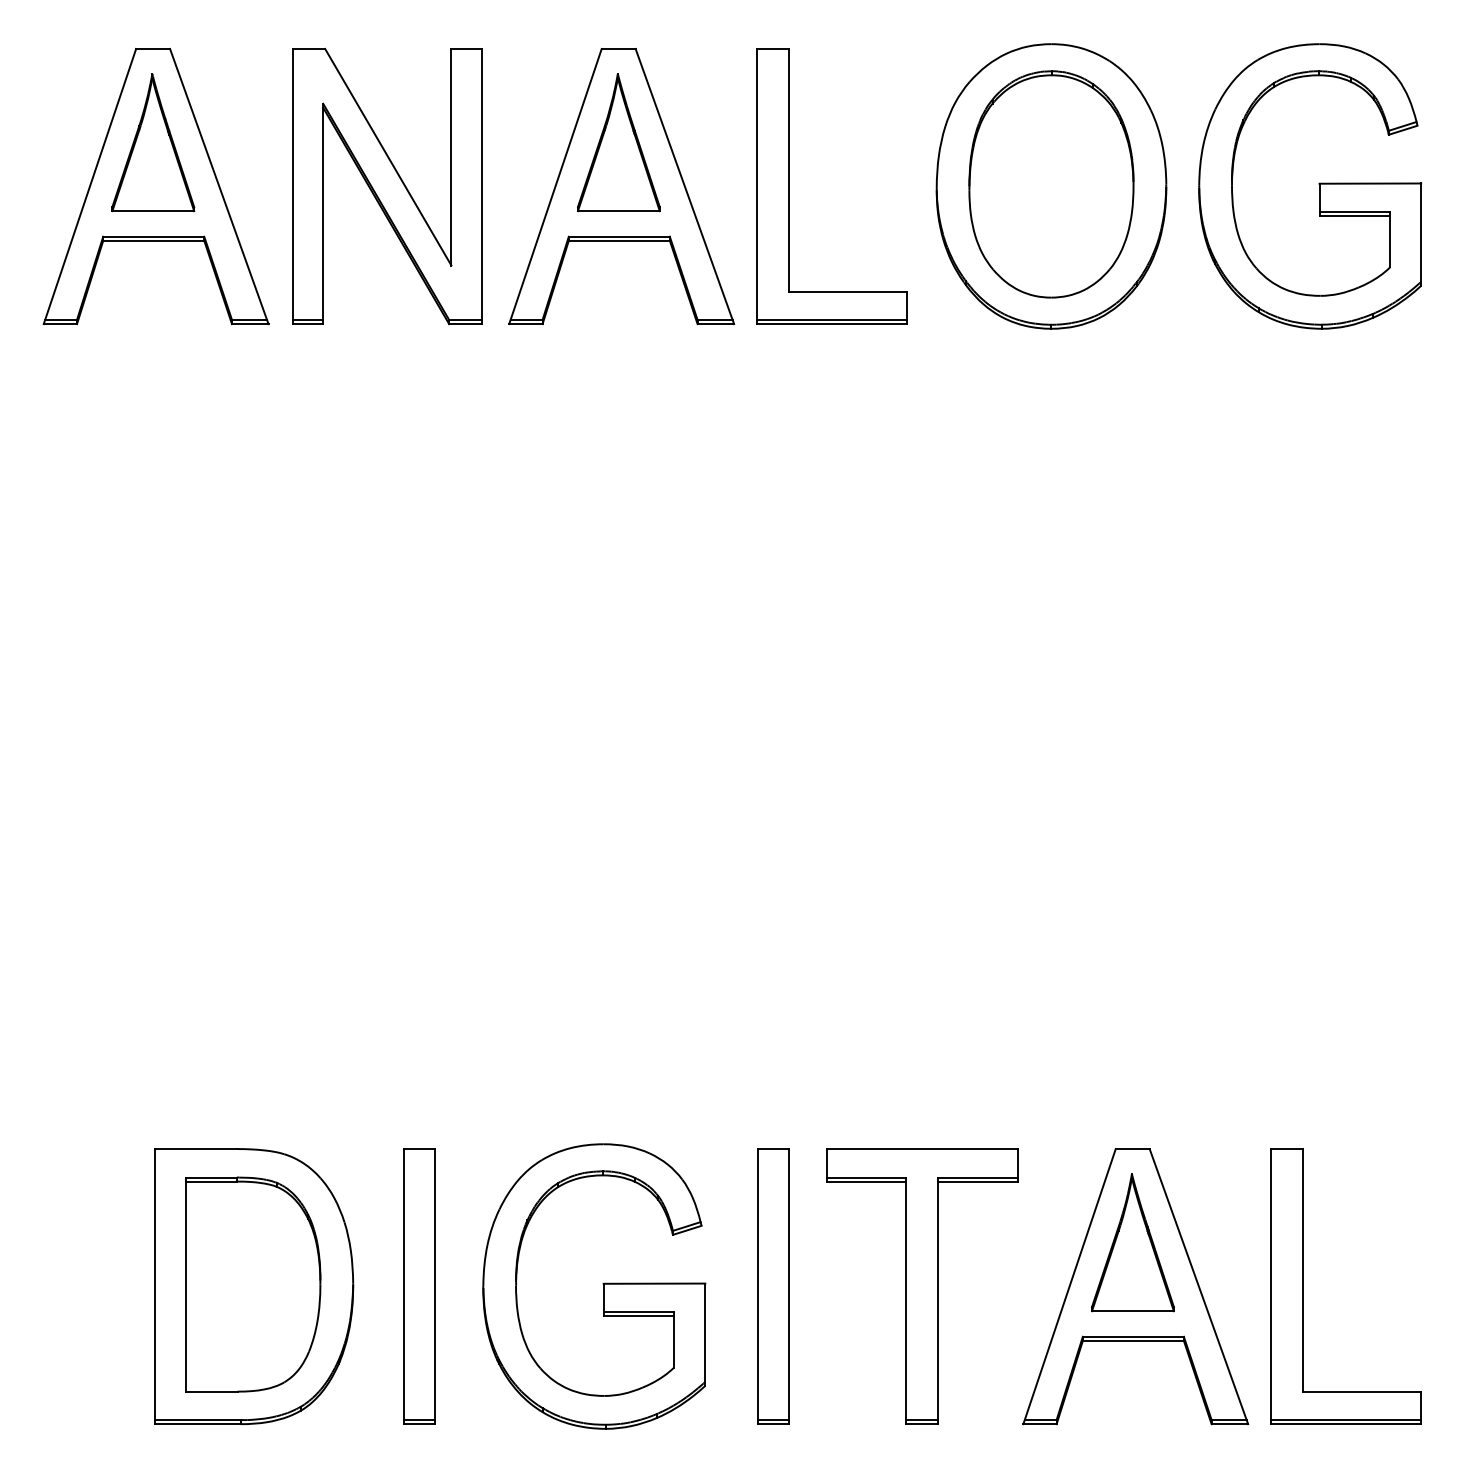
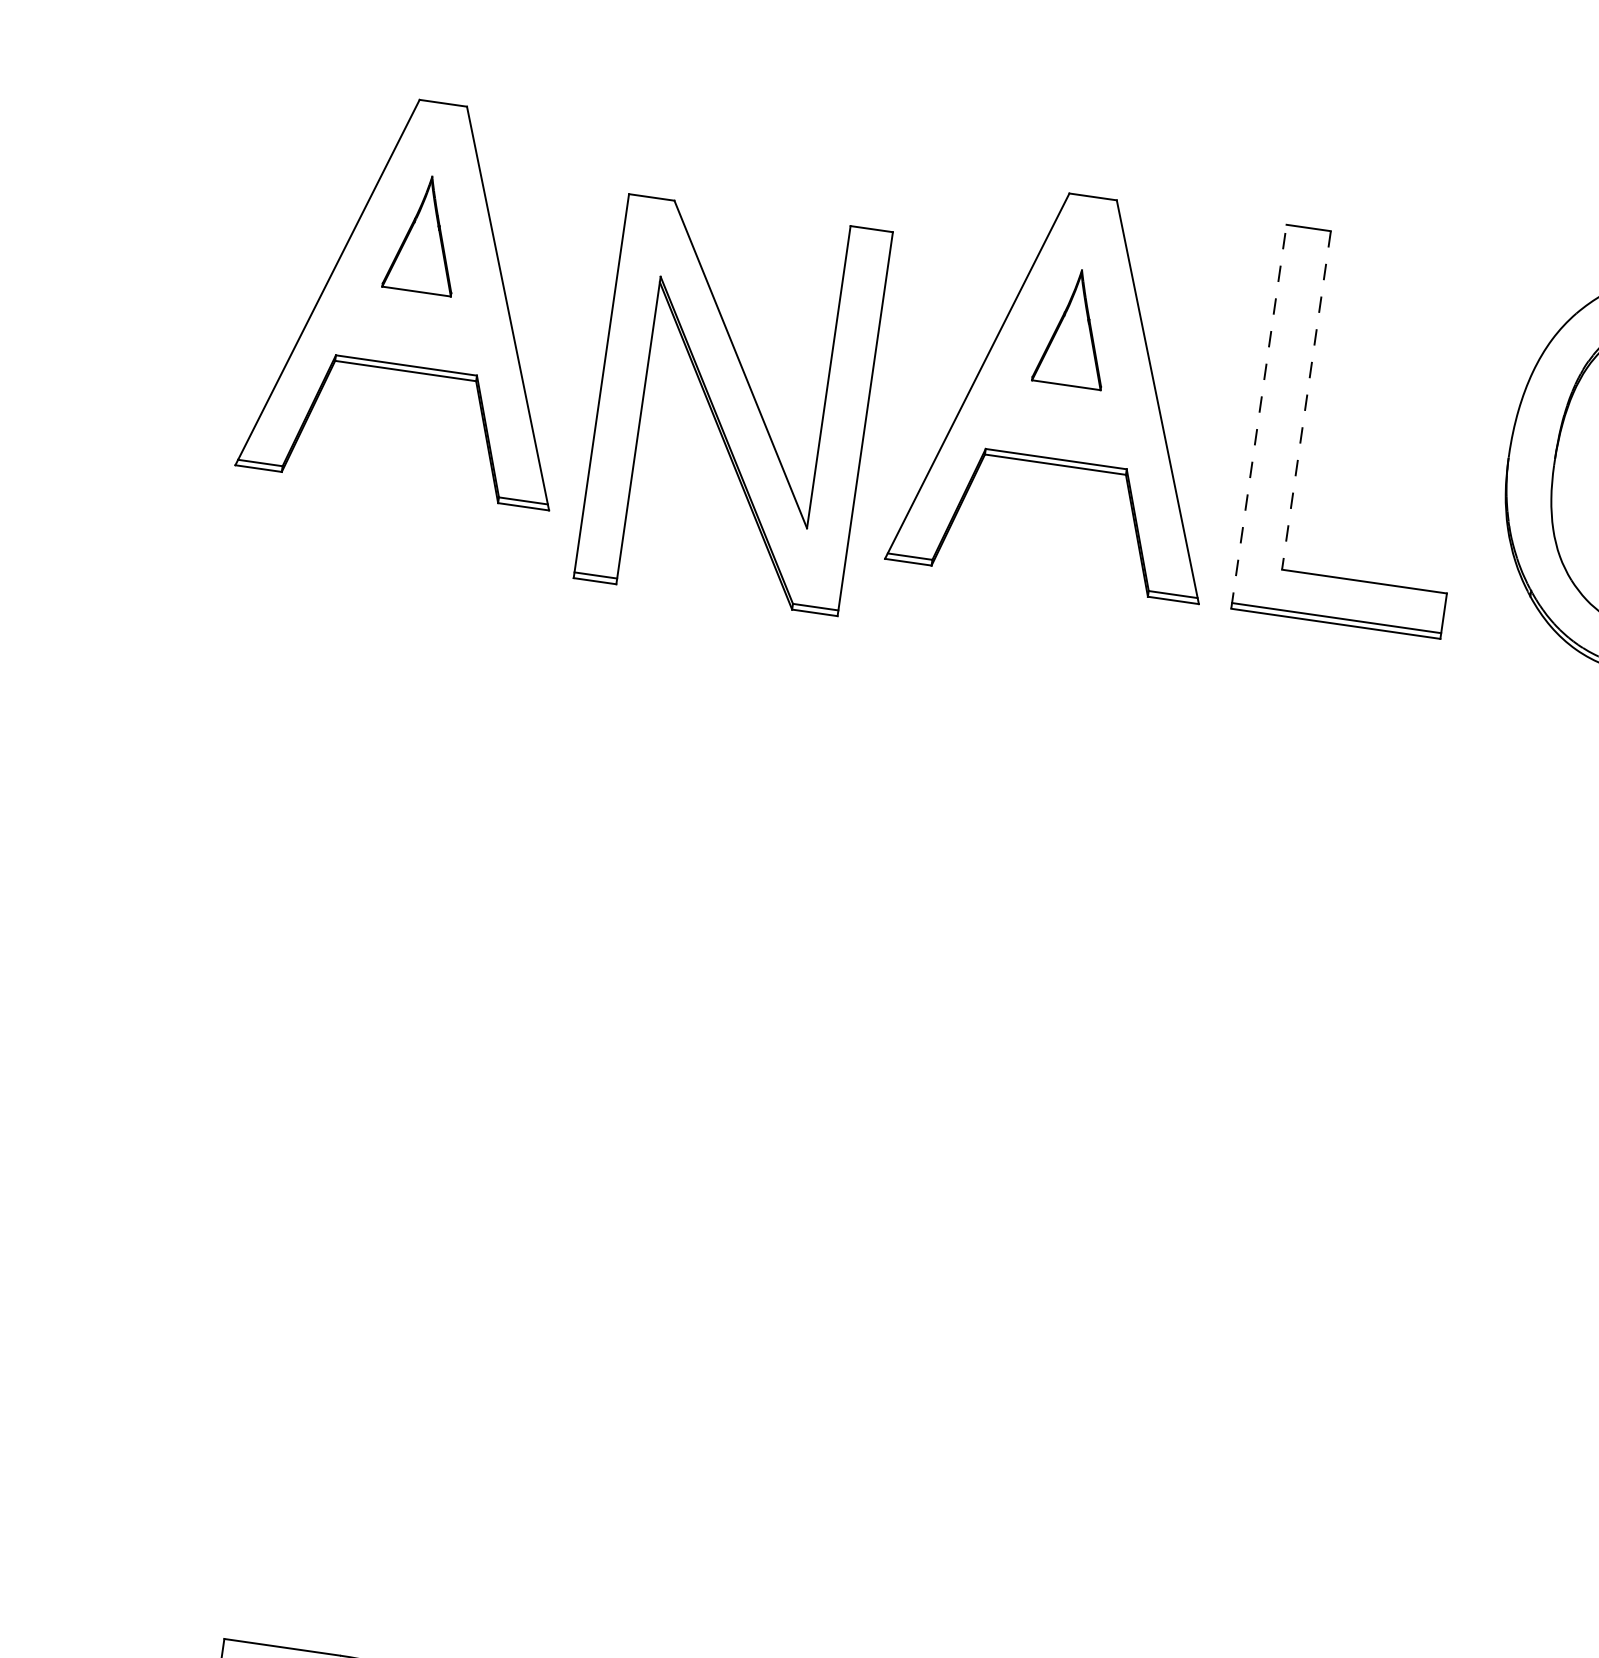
part: (153, 142) -> (425, 233), size x0.6
part: (618, 142) -> (1074, 327), size x0.6
line: (789, 170) -> (1307, 400), solid -> dashed
part: (387, 185) -> (733, 403), moved
line: (757, 186) -> (1259, 416), solid -> dashed

